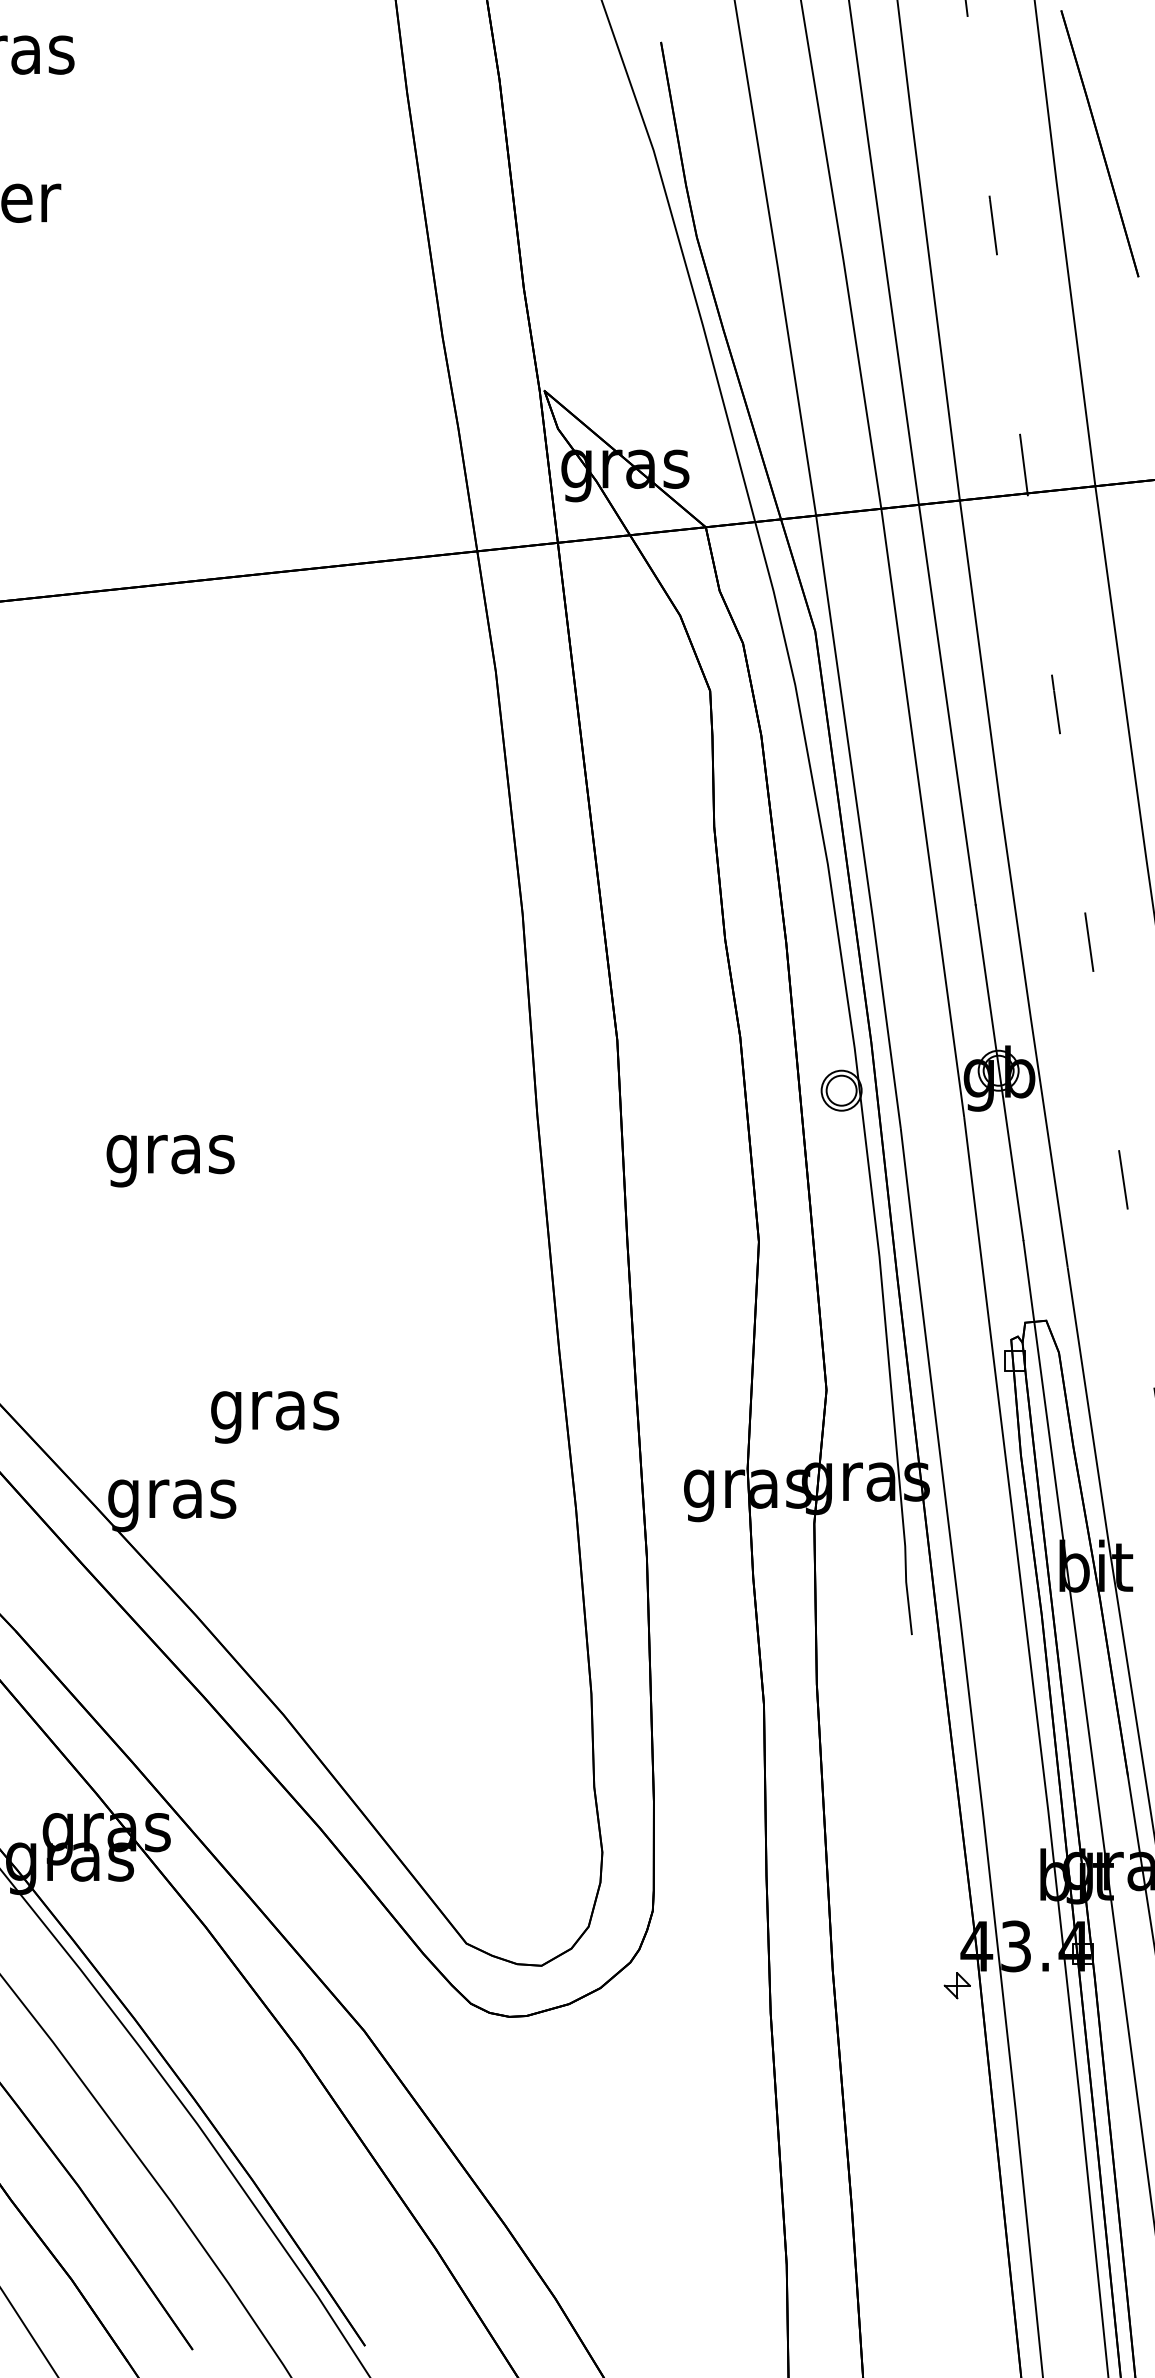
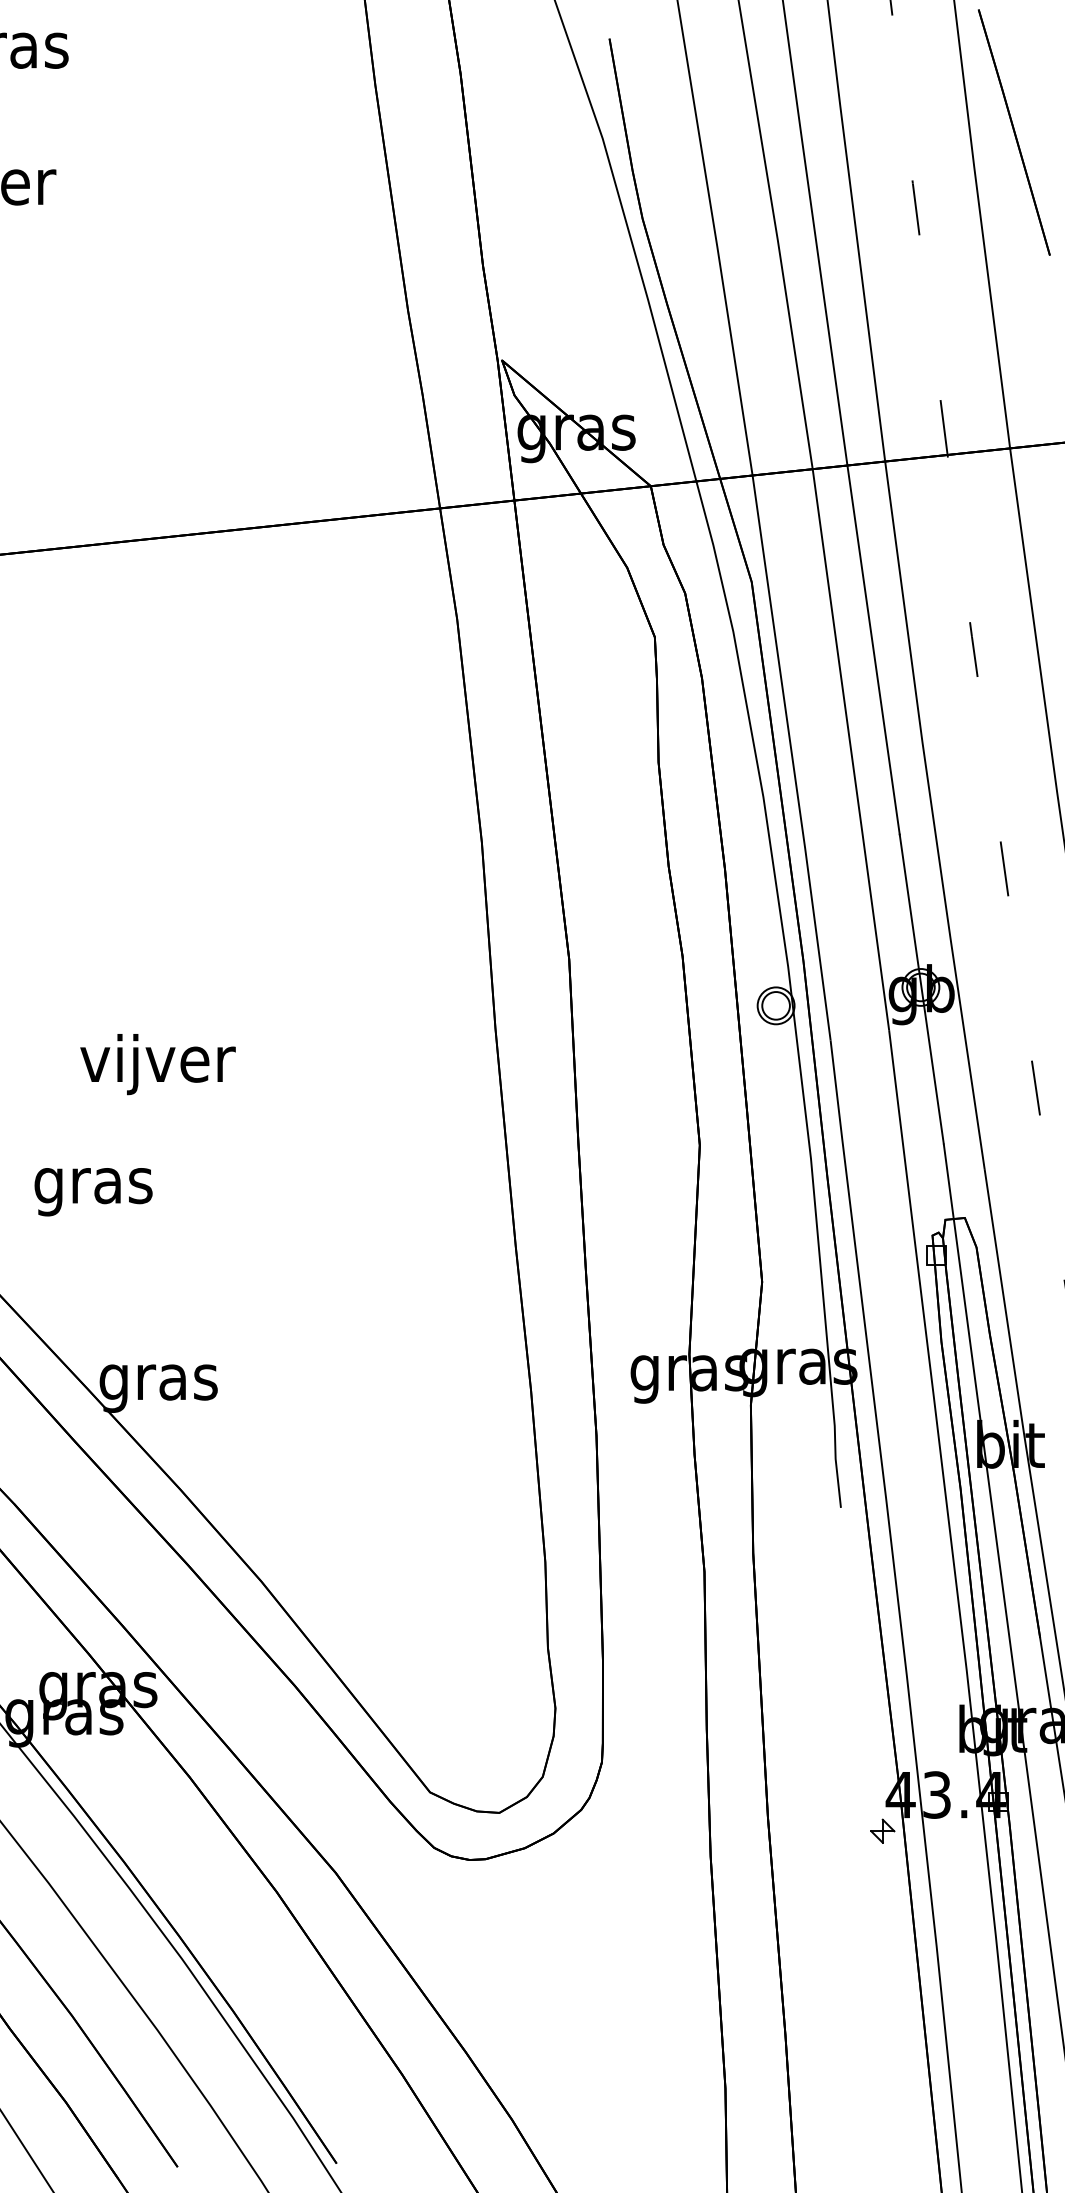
text: (170, 1154) -> (157, 1064), gras -> vijver
text: (274, 1417) -> (93, 1192), moved

